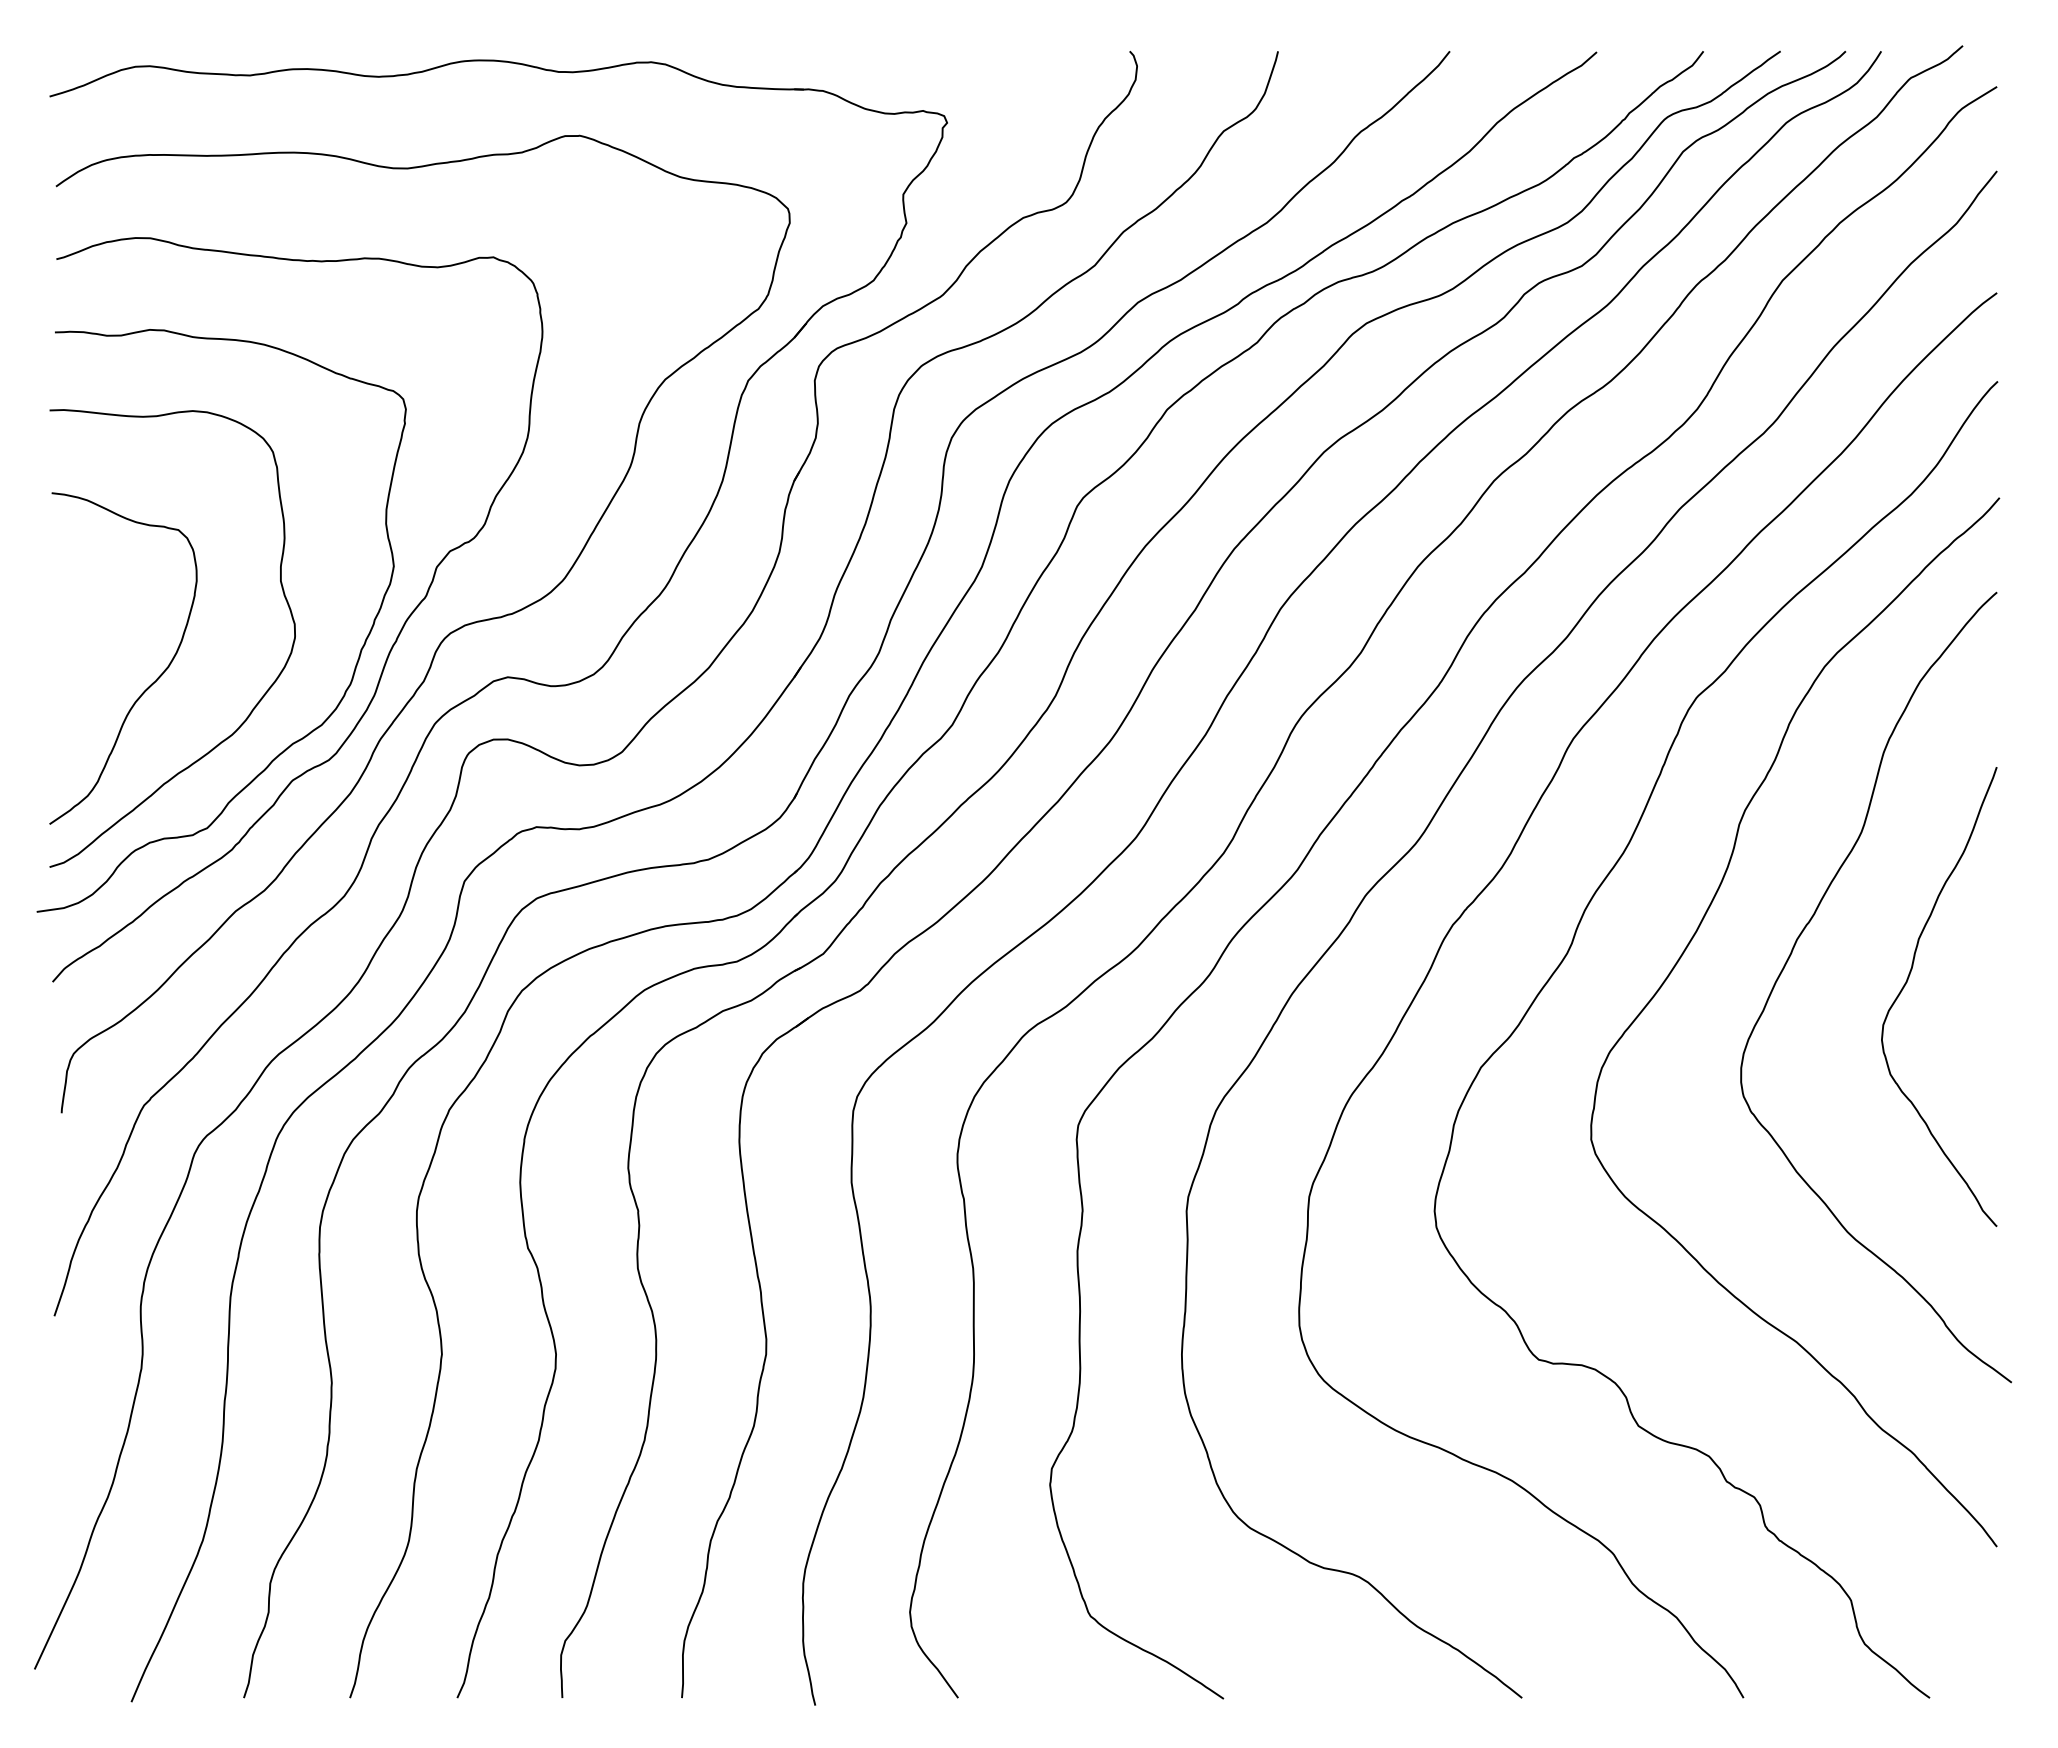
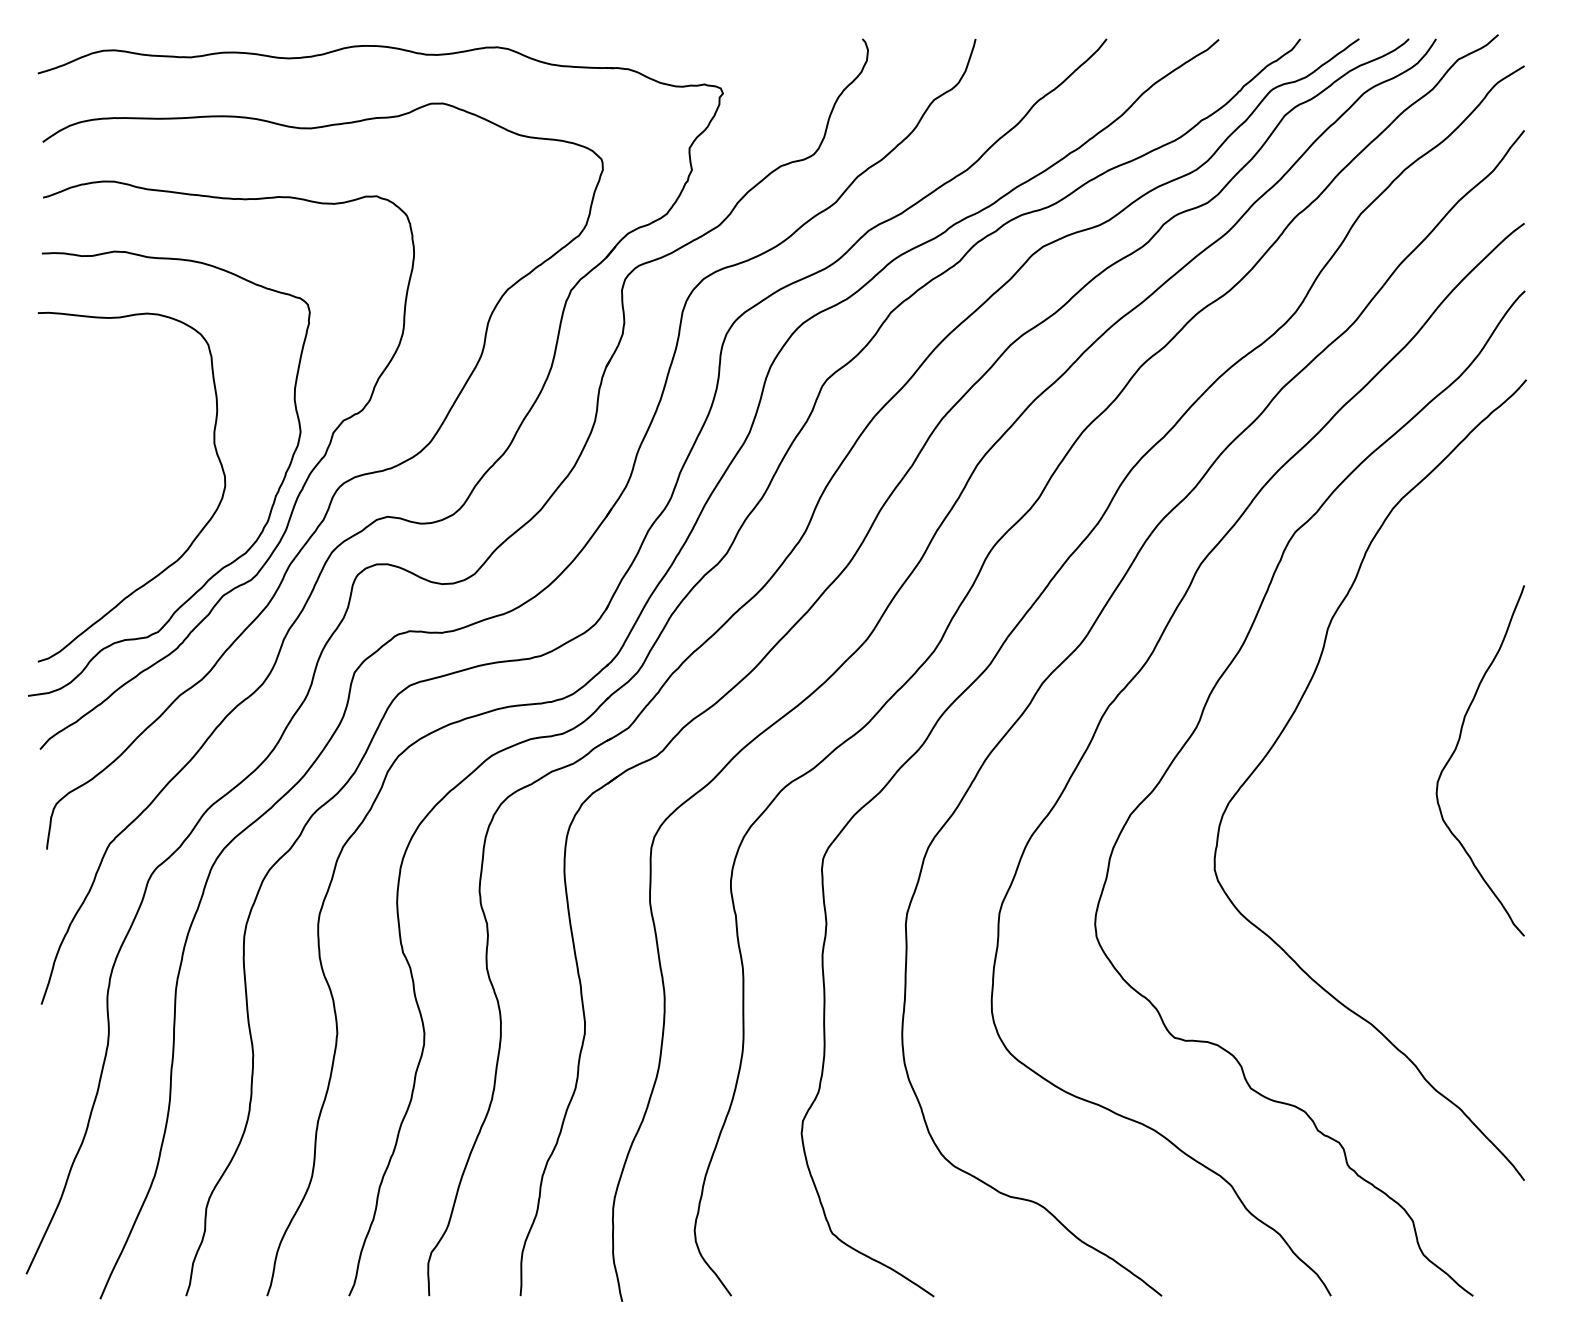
curve: (150, 684) -> (114, 522), removed
curve: (1792, 953) -> (1368, 727), removed

